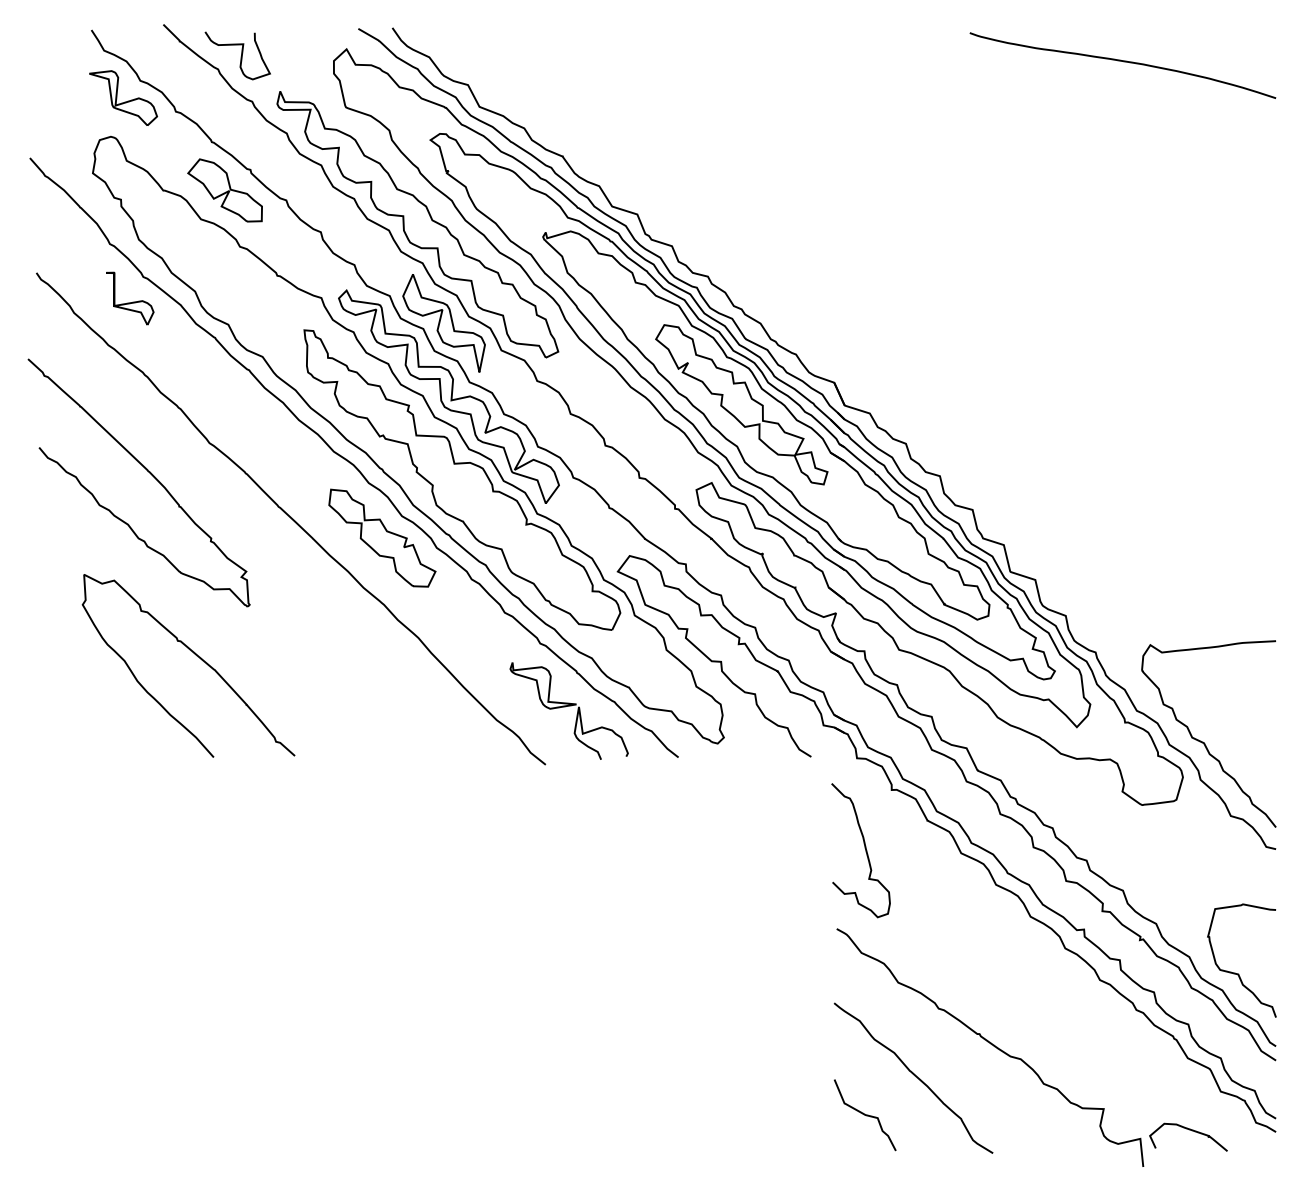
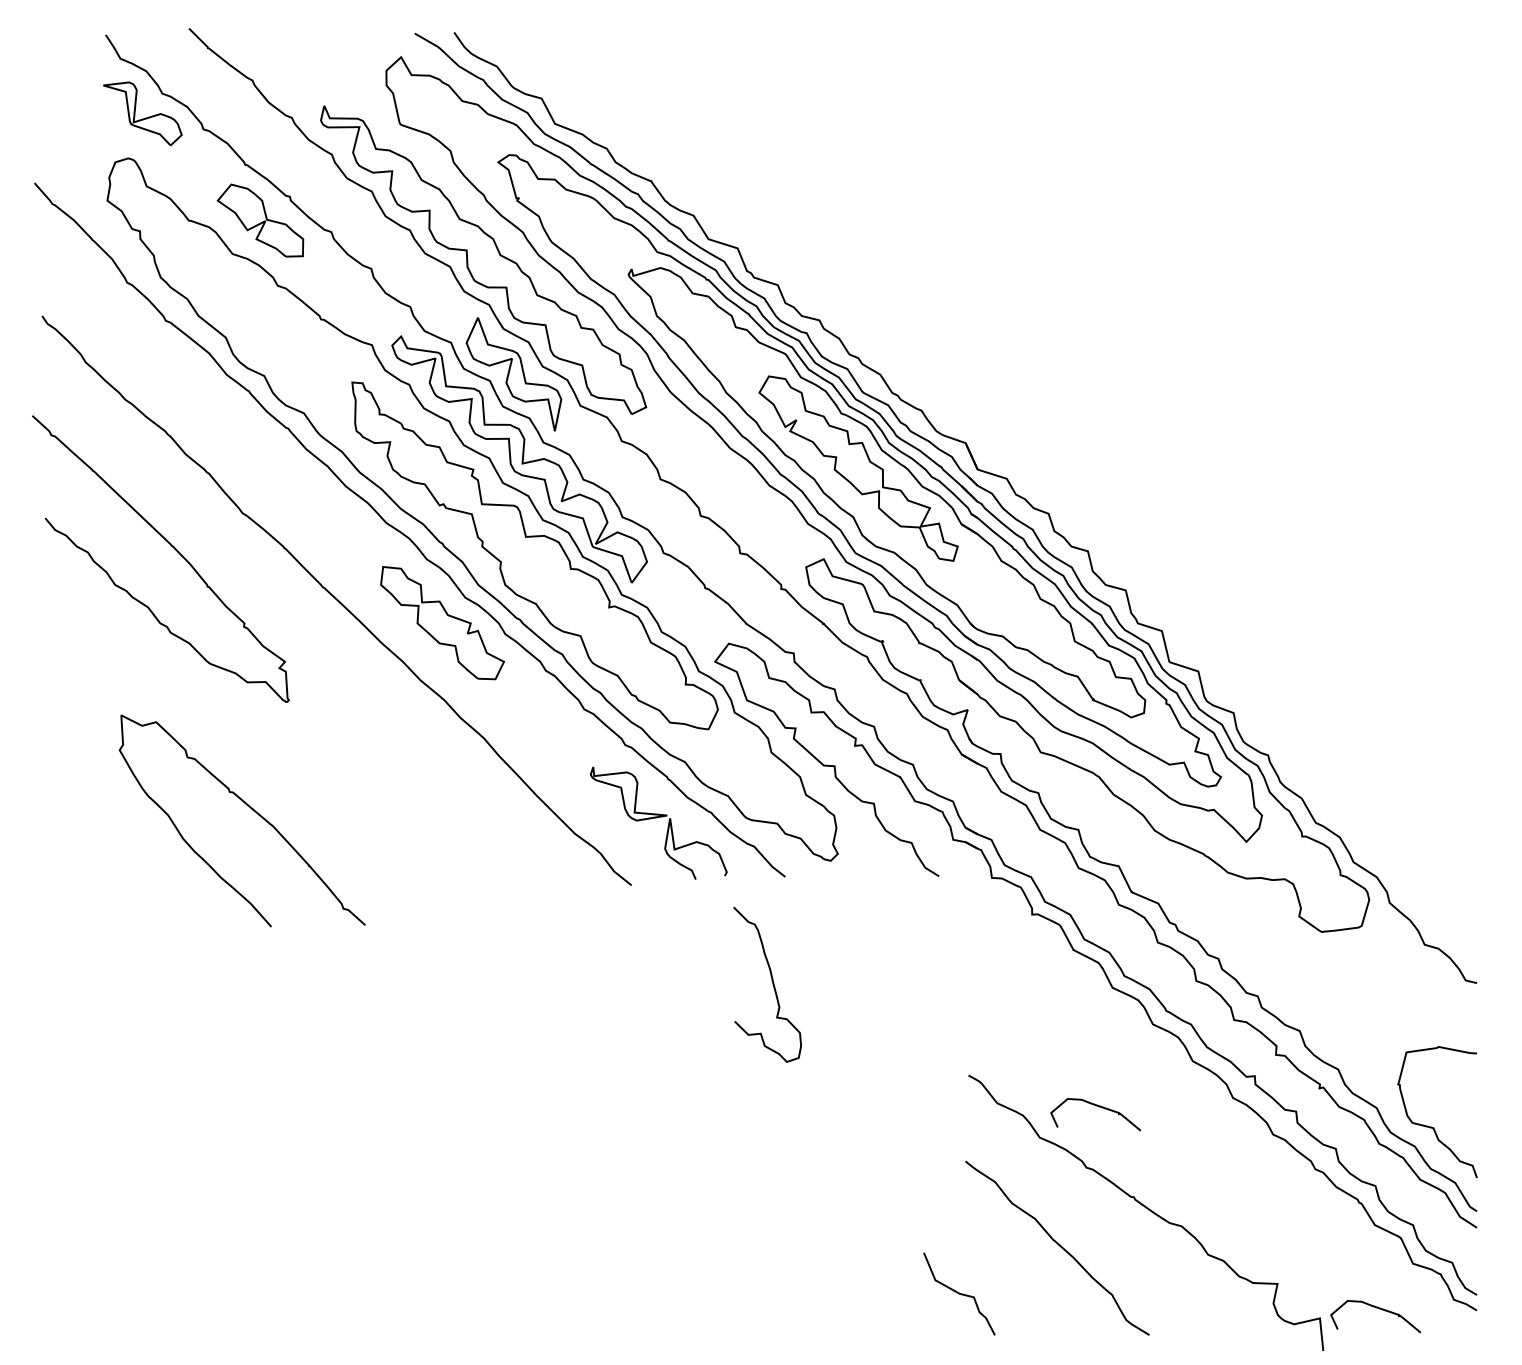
curve: (240, 56) -> (278, 65), removed
curve: (1124, 62) -> (1301, 72), removed
part: (130, 298) -> (150, 345), removed
curve: (196, 656) -> (251, 809), moved
curve: (1204, 742) -> (1394, 859), removed
curve: (865, 850) -> (772, 984), moved
curve: (947, 955) -> (1096, 1106), added
curve: (865, 1114) -> (959, 1293), moved

